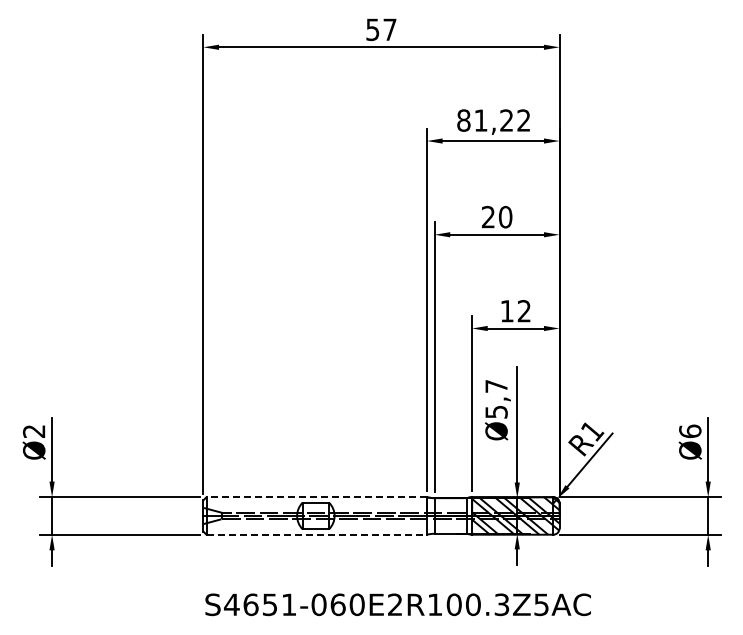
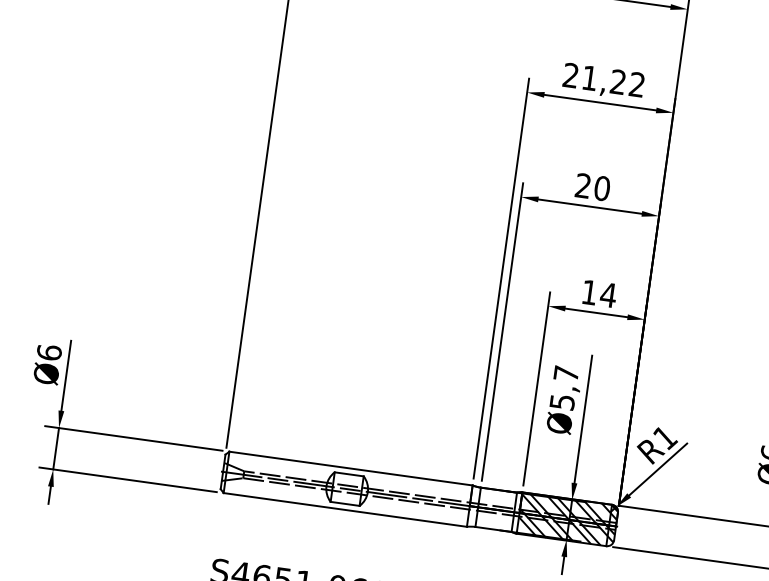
text: (463, 120) -> (570, 75), 81,22 -> 21,22
text: (524, 311) -> (608, 295), 12 -> 14
text: (33, 431) -> (48, 352), Ø2 -> Ø6
line: (316, 497) -> (350, 468), dashed -> solid
line: (317, 534) -> (346, 509), dashed -> solid

